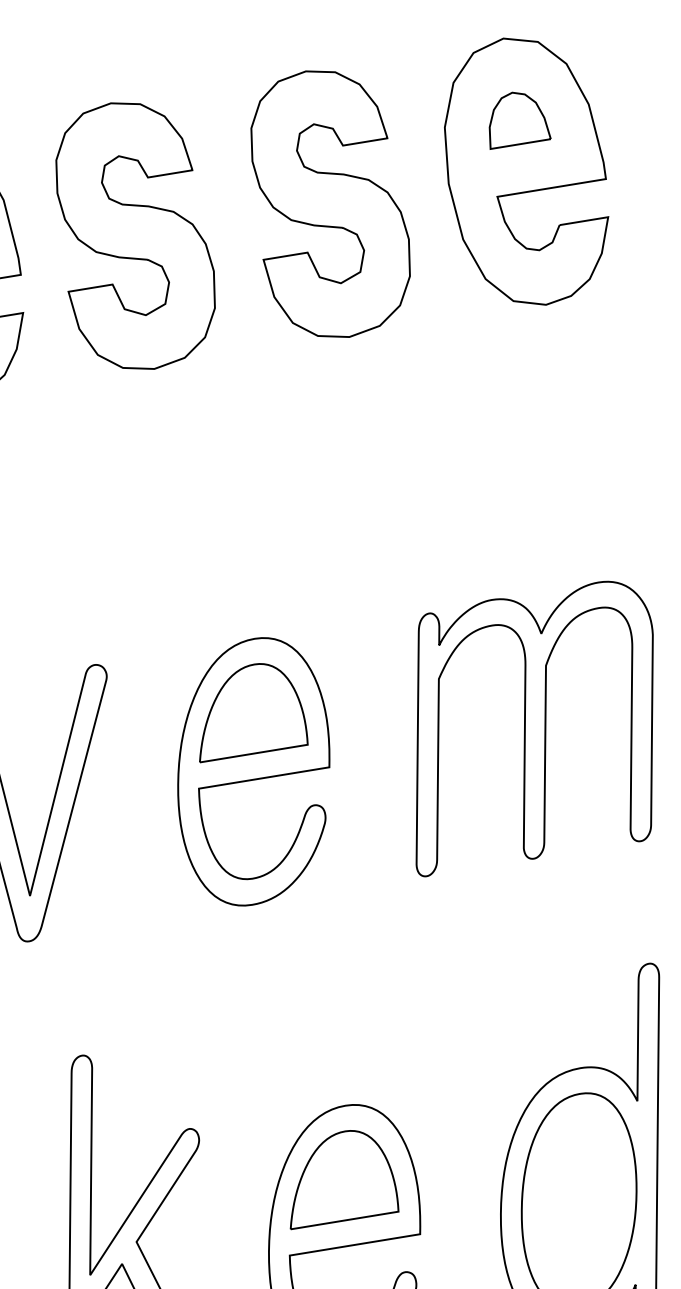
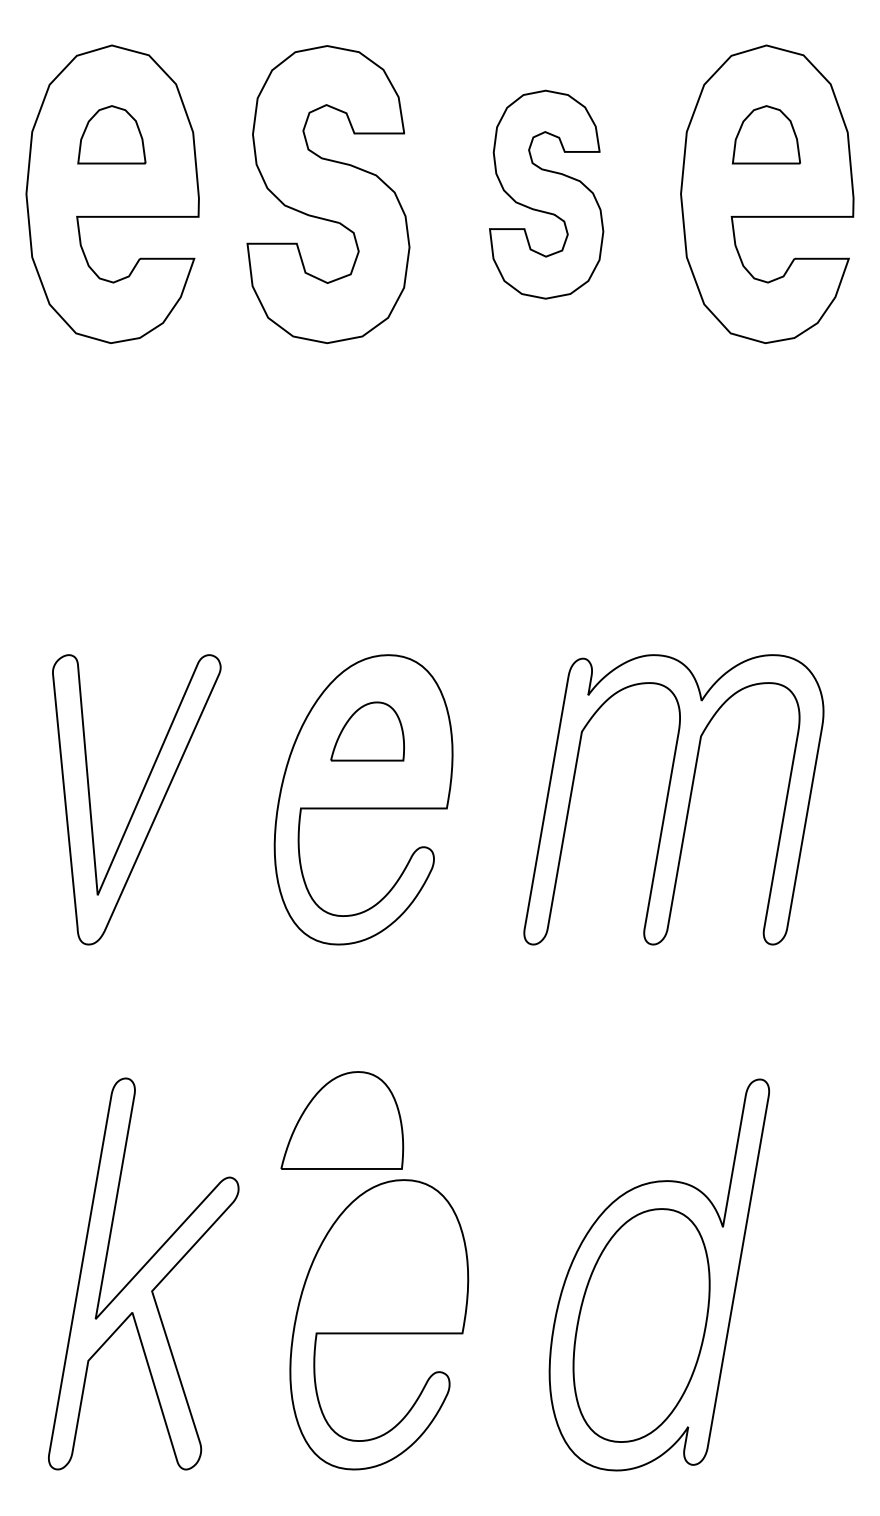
part: (328, 203) -> (546, 194), size x0.7
part: (247, 710) -> (367, 731), size x0.6
part: (338, 1177) -> (342, 1120), moved

